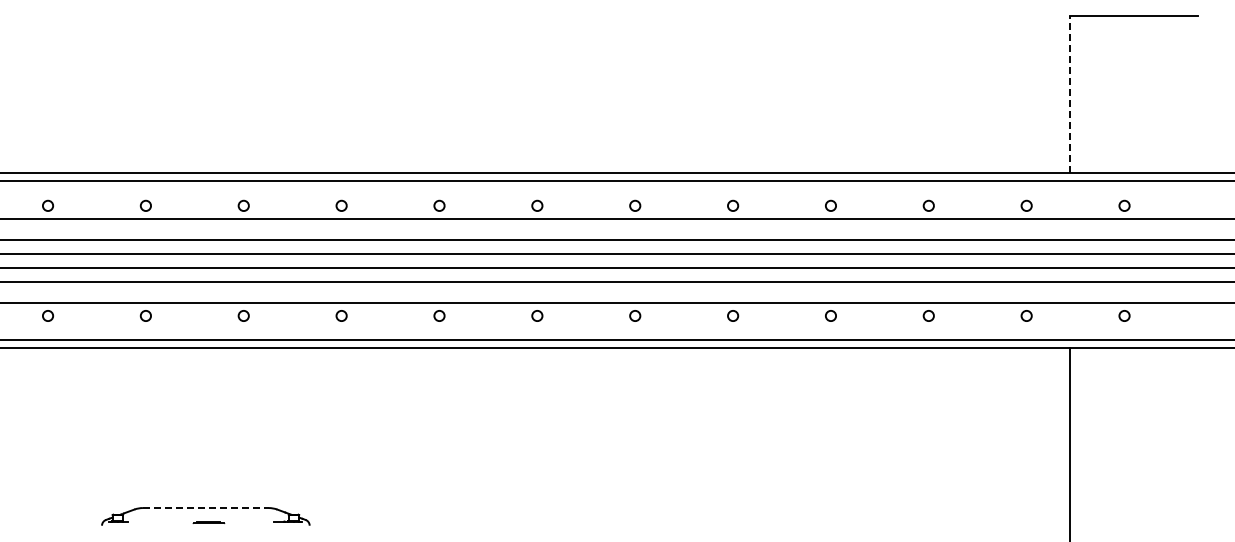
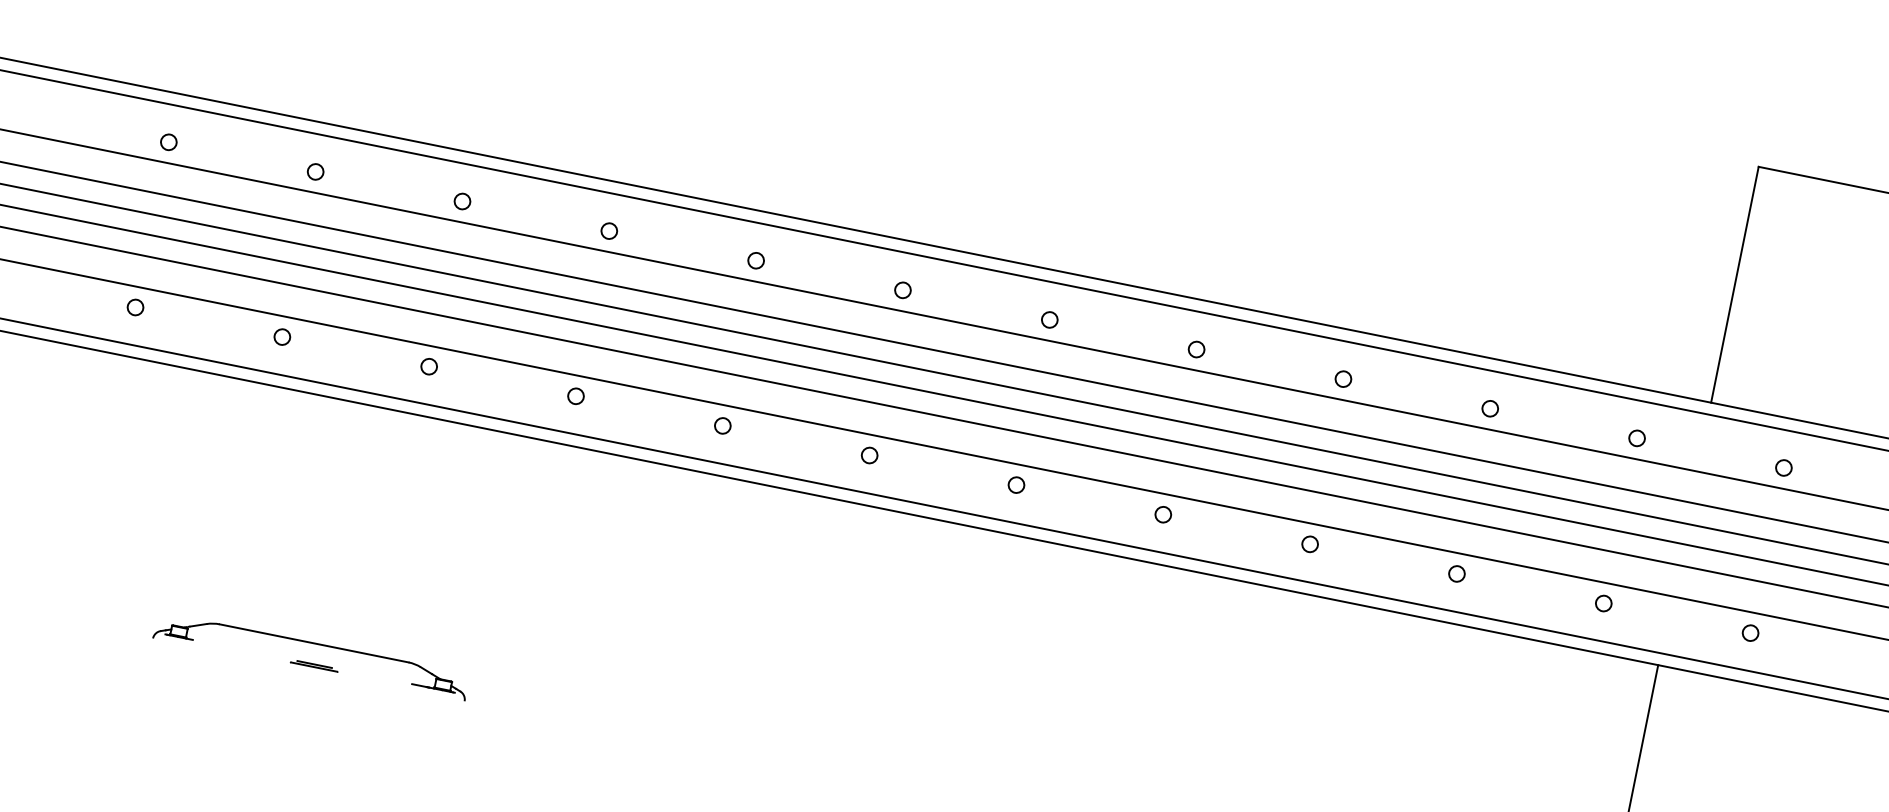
line: (1069, 94) -> (1735, 284), dashed -> solid
line: (205, 508) -> (313, 643), dashed -> solid

